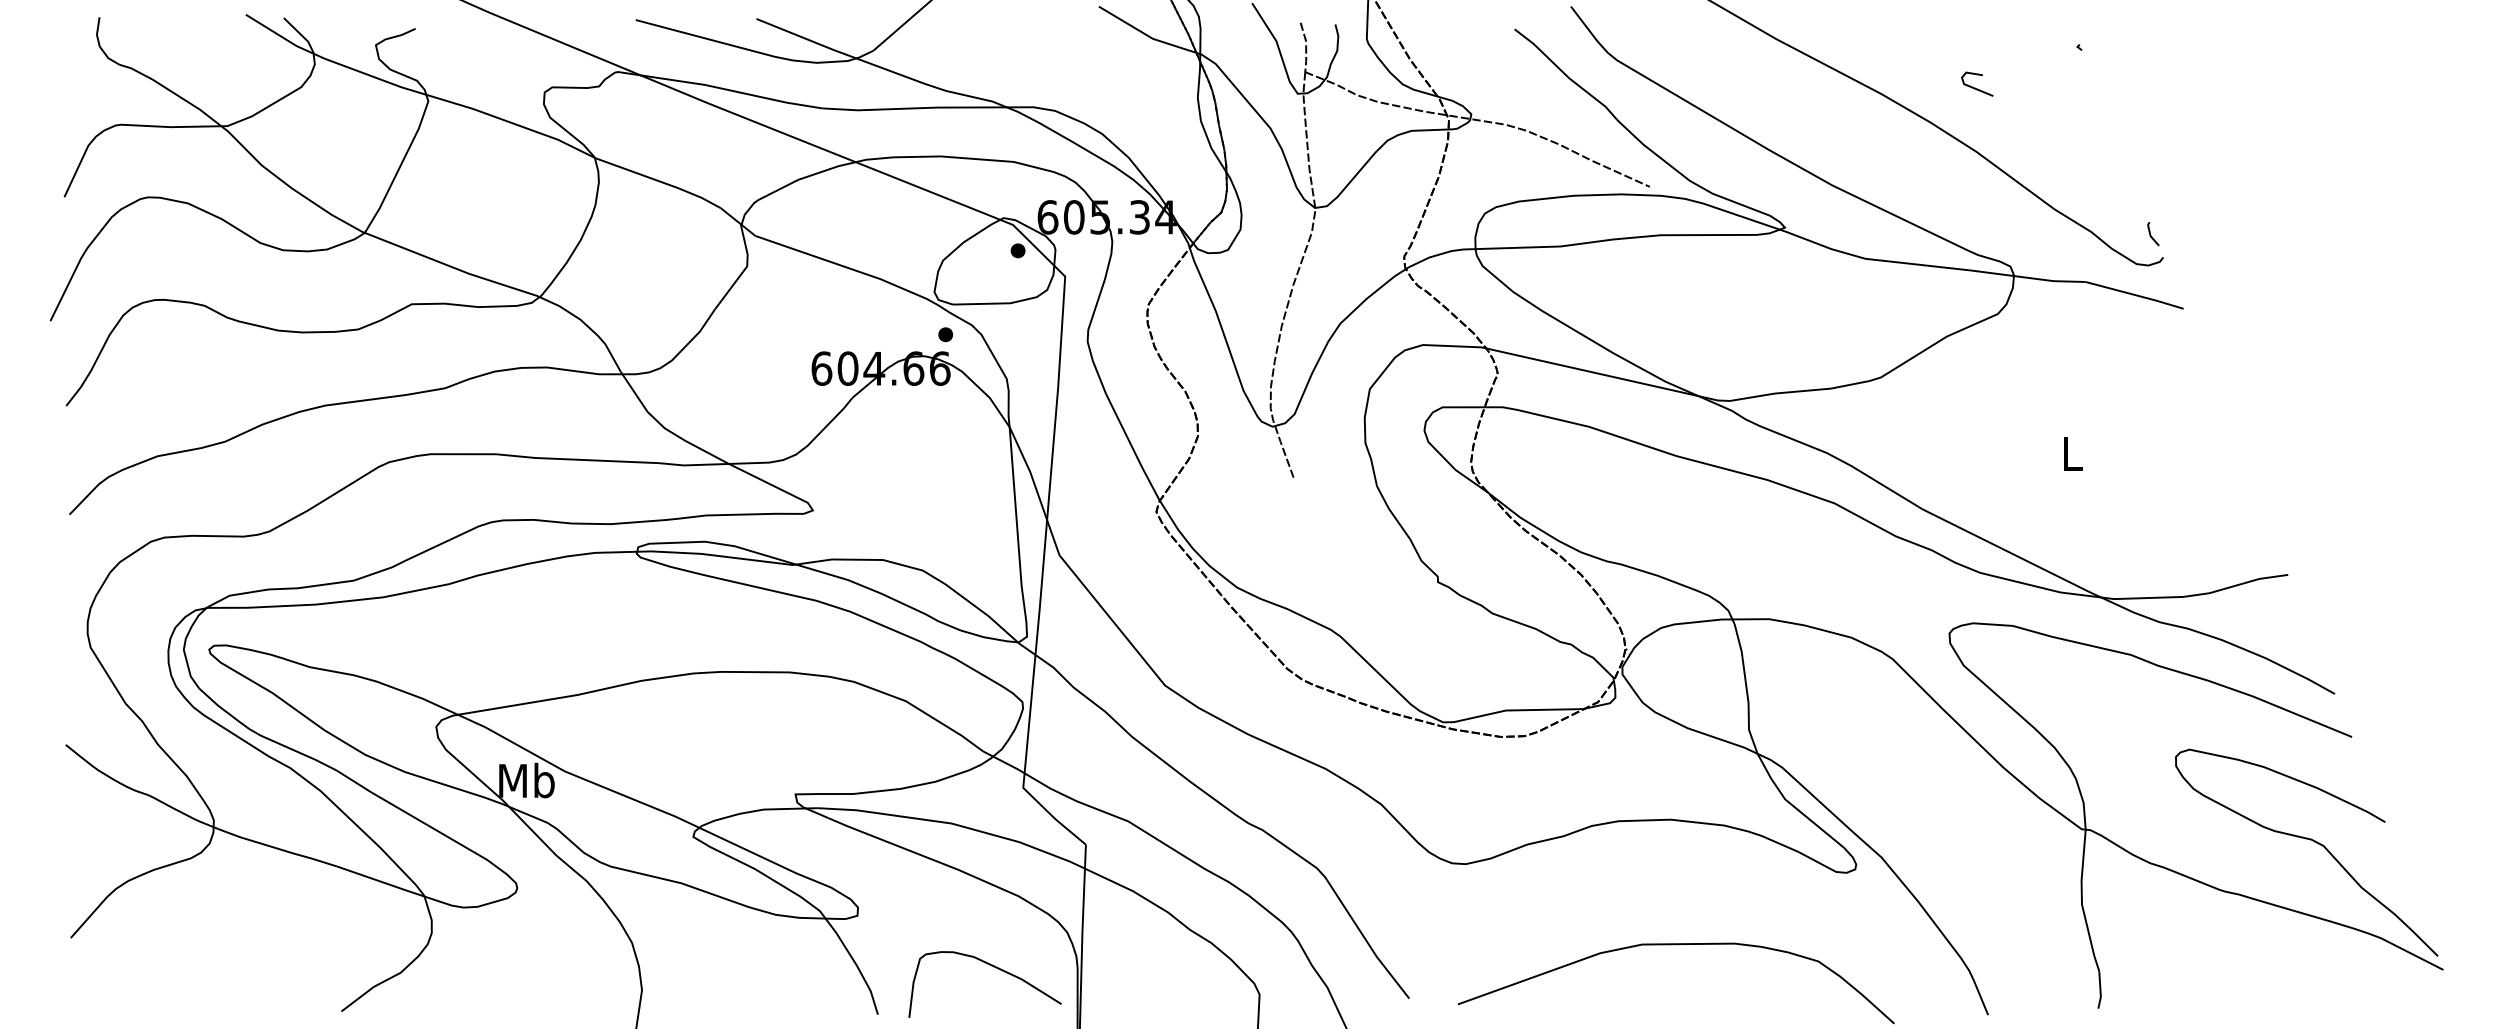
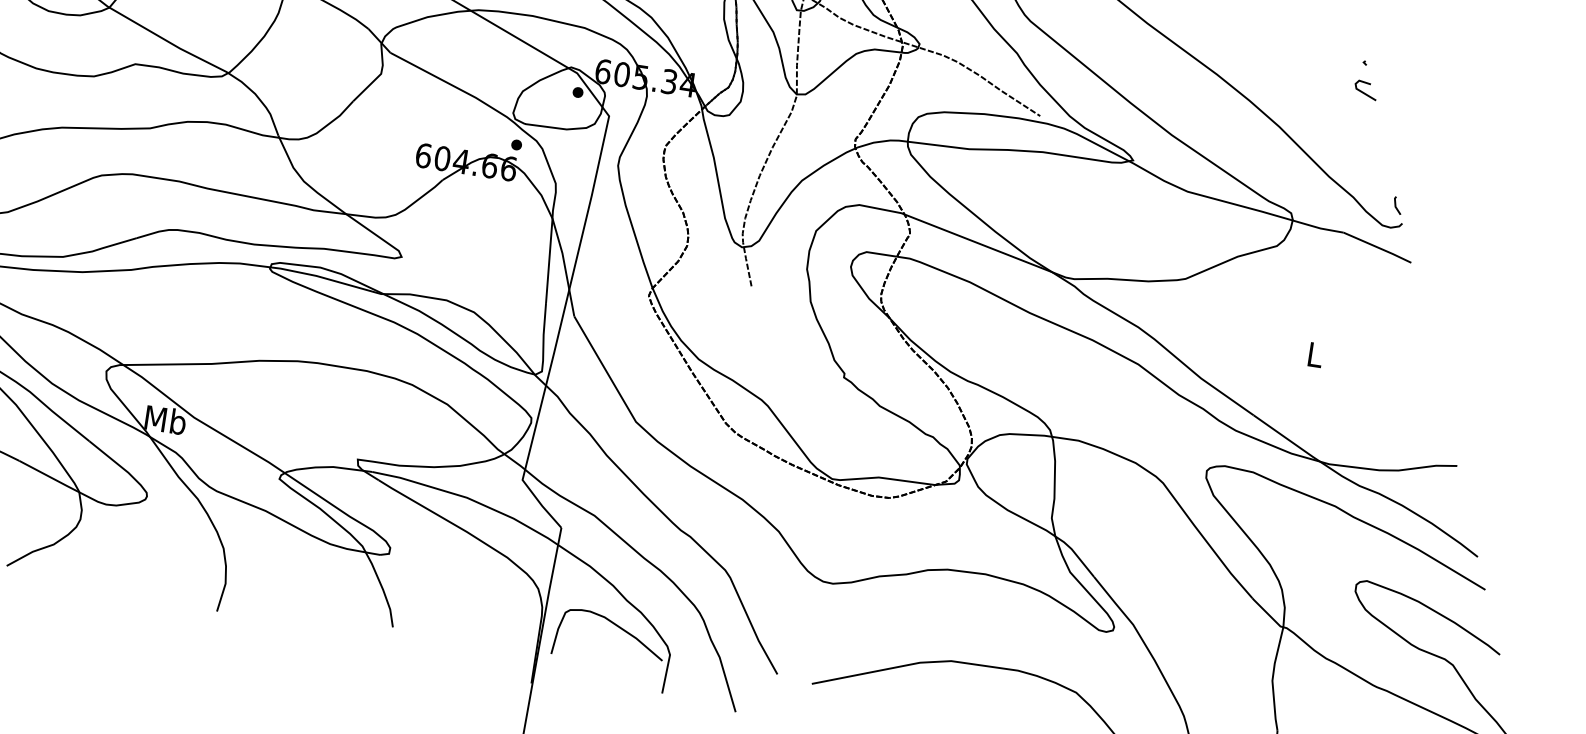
line: (1975, 87) -> (1364, 92), moved
curve: (993, 967) -> (617, 626), moved

